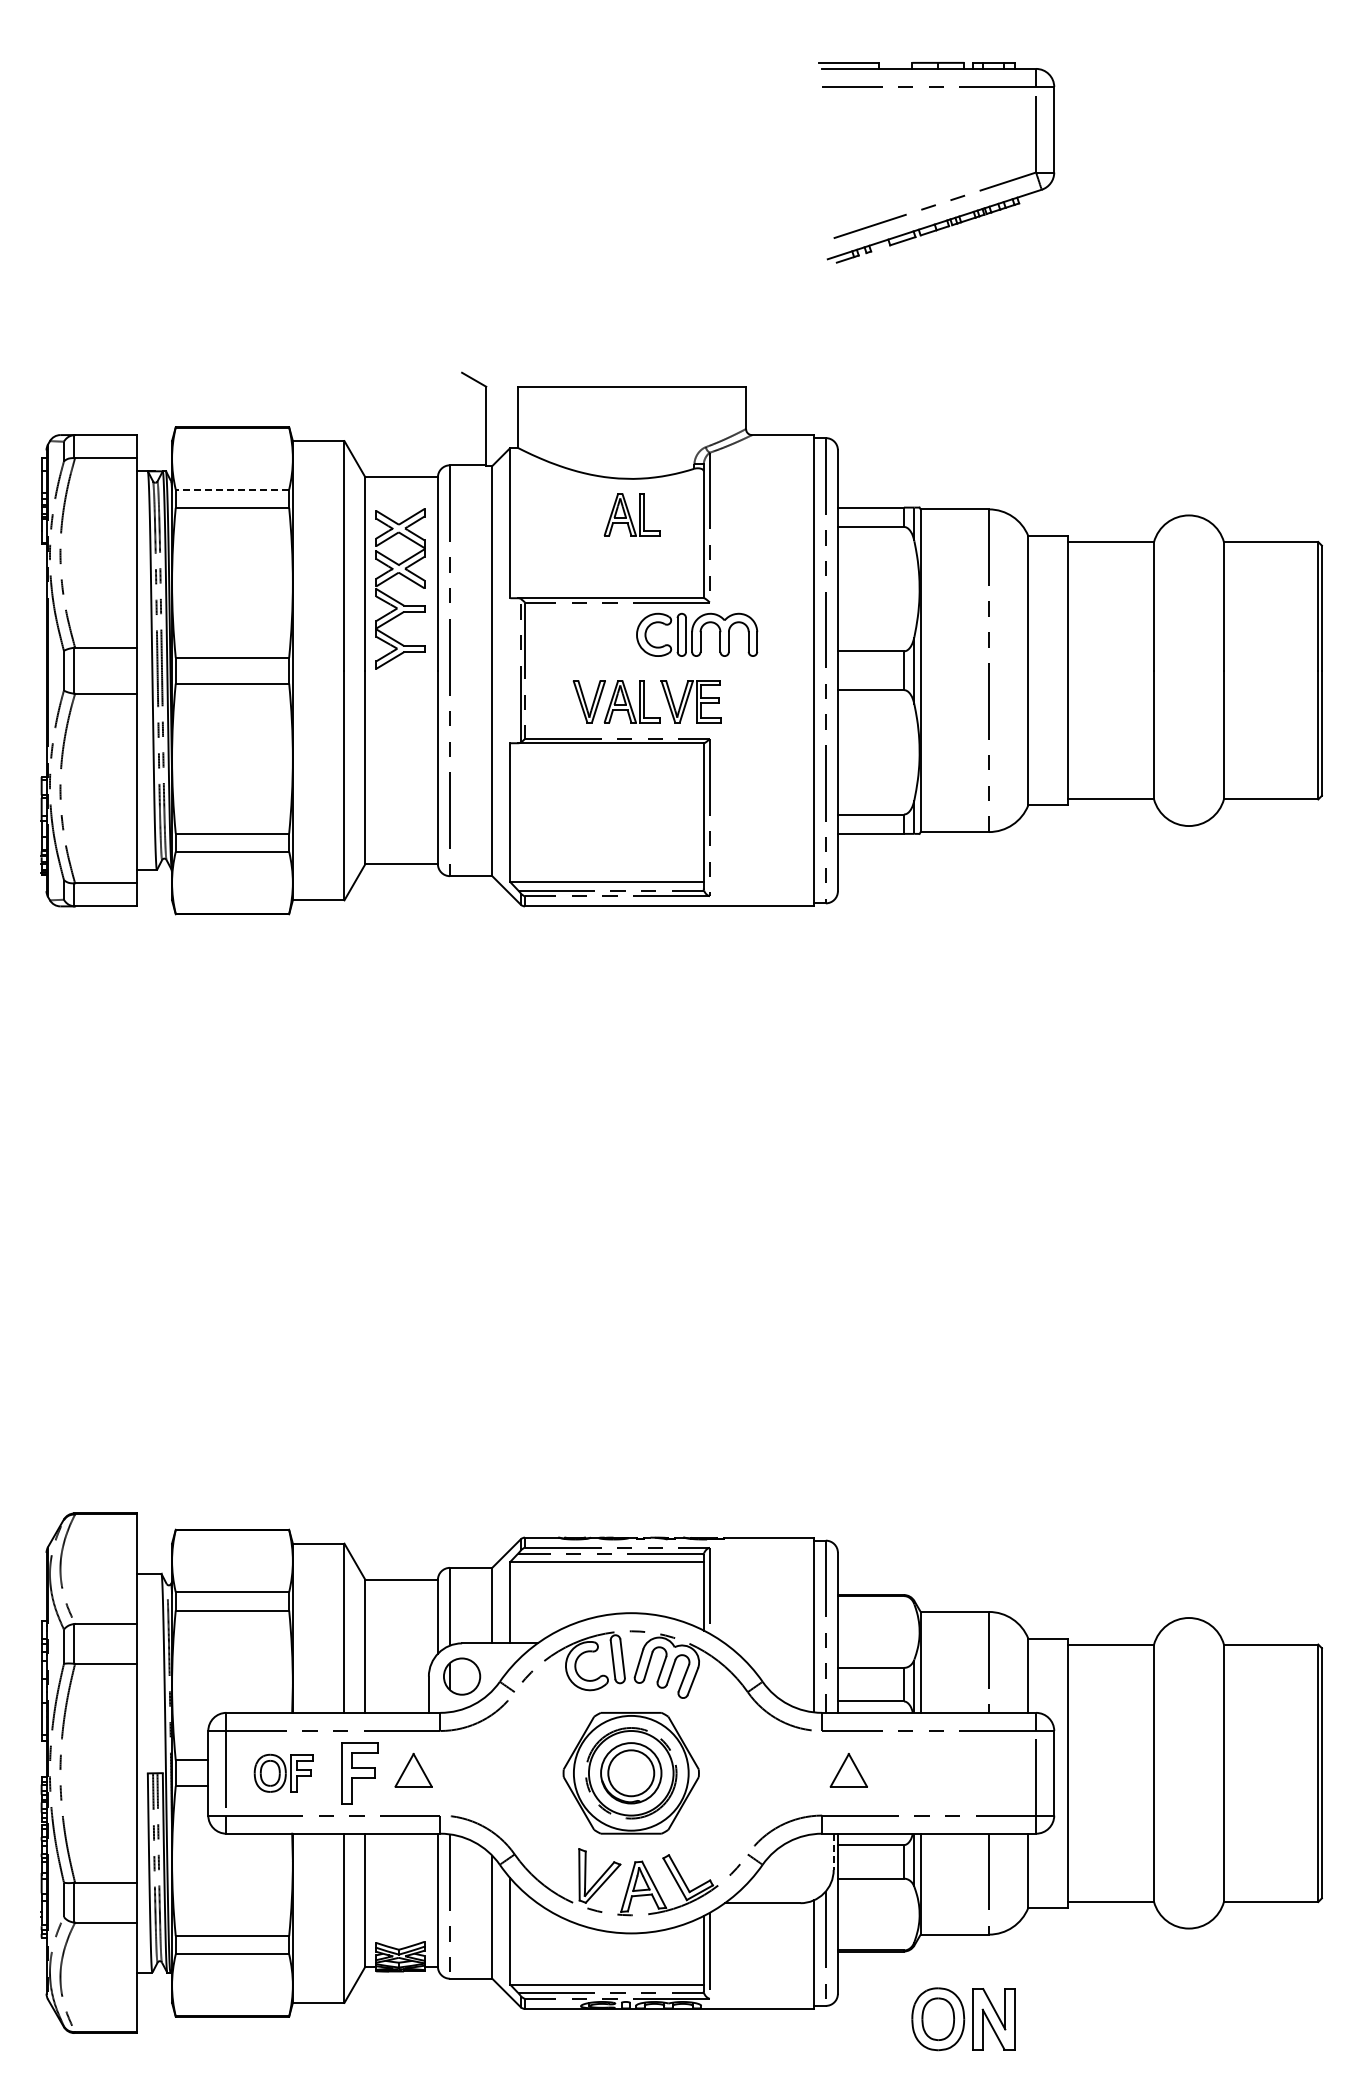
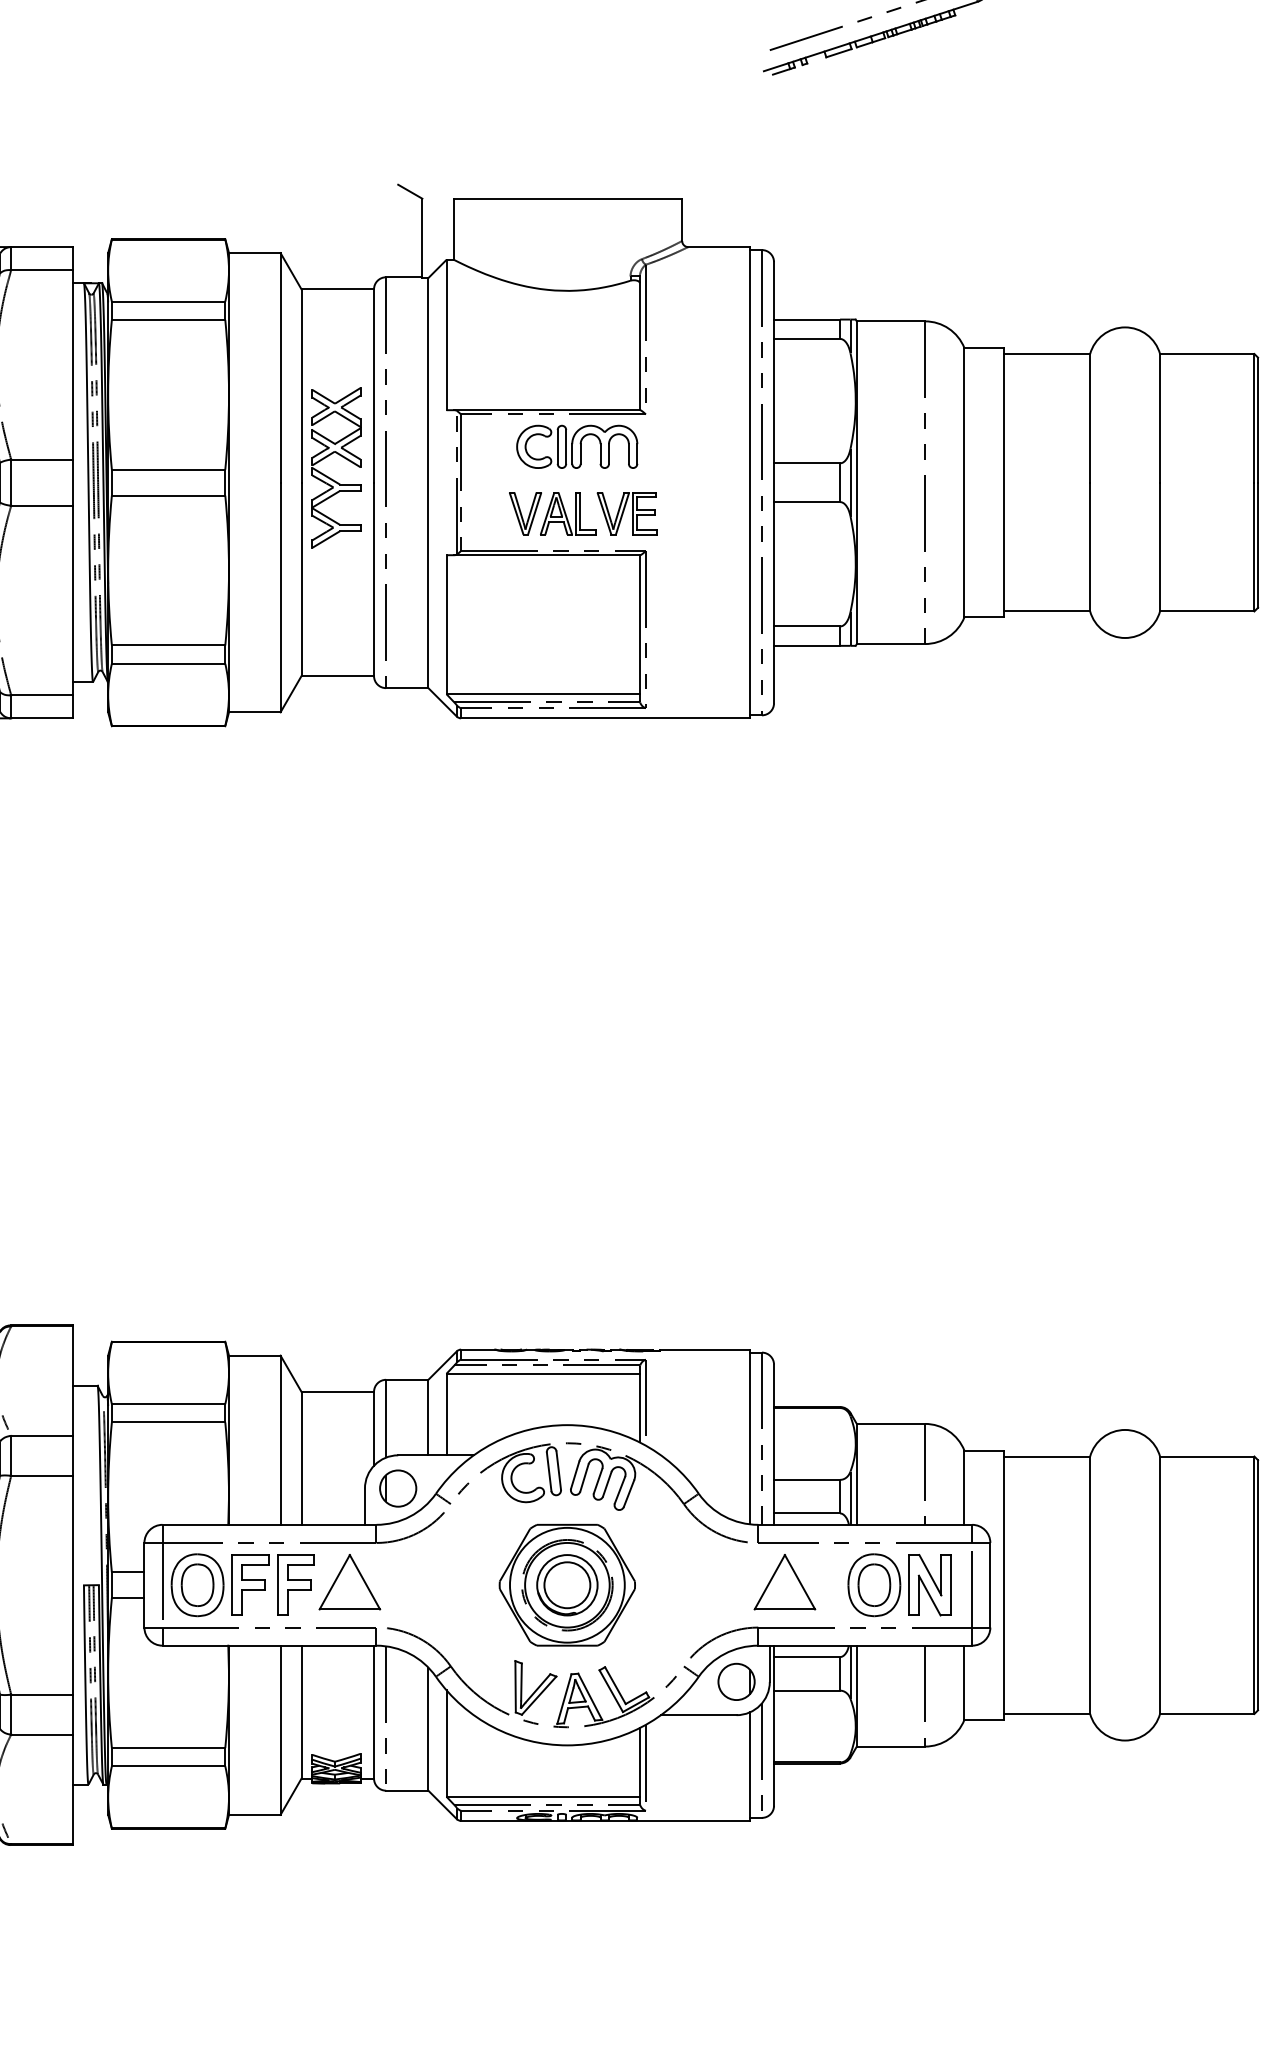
line: (232, 489) -> (168, 301), dashed -> solid
part: (631, 514) -> (567, 326), removed
part: (407, 579) -> (343, 458), moved
part: (697, 634) -> (577, 446), moved
part: (413, 1770) -> (349, 1582), size x1.67
part: (848, 1770) -> (784, 1582), size x1.67
part: (283, 1773) -> (219, 1585), size x1.67
line: (833, 1852) -> (769, 1664), dashed -> solid
part: (800, 1869) -> (736, 1681), added
part: (963, 2019) -> (899, 1585), moved

